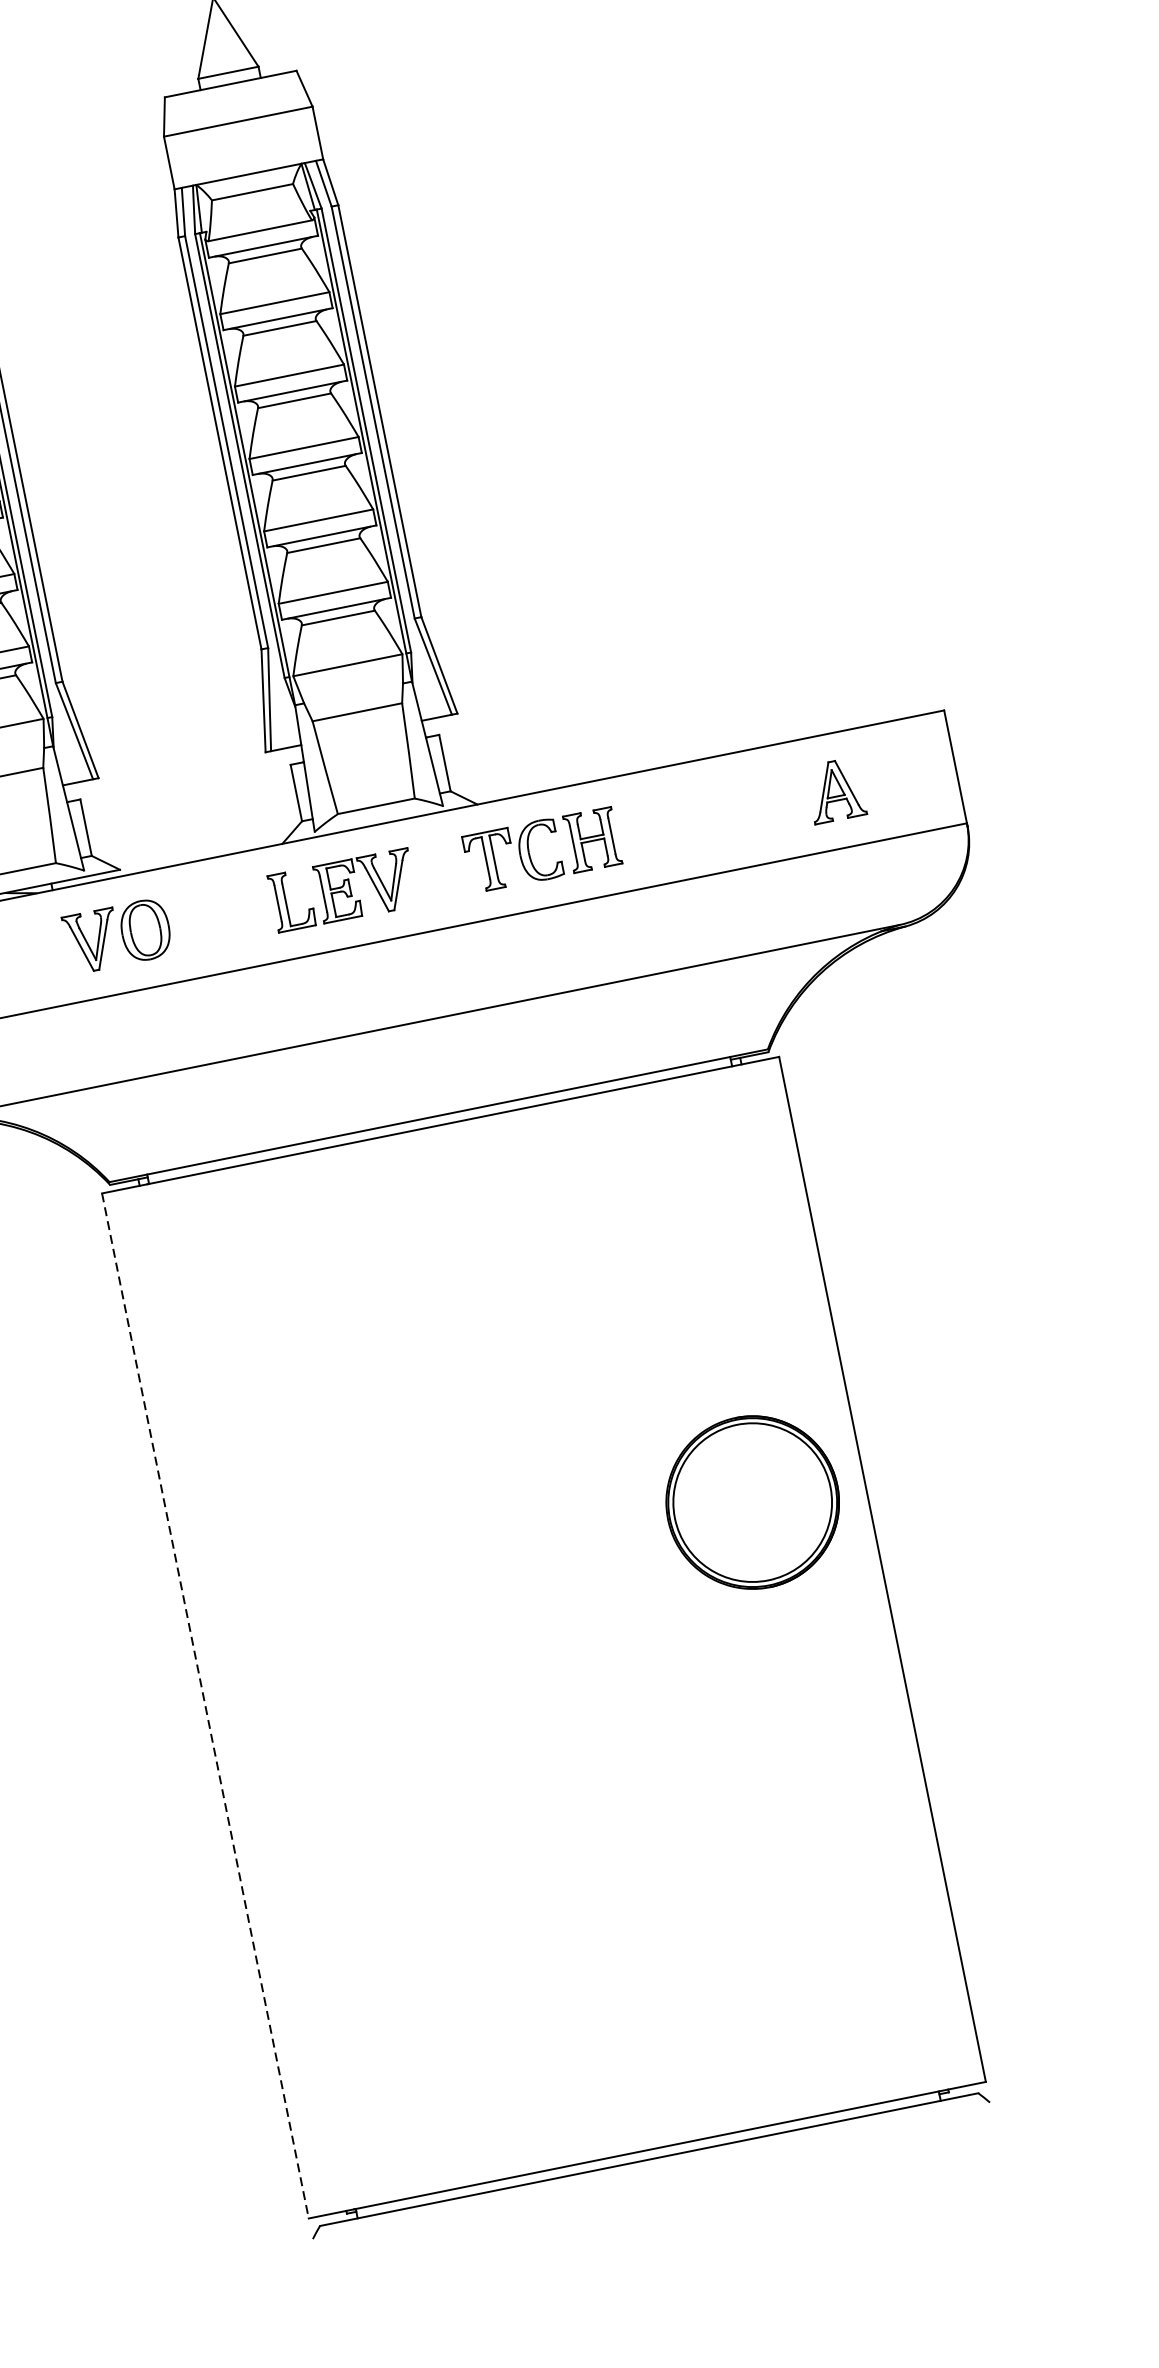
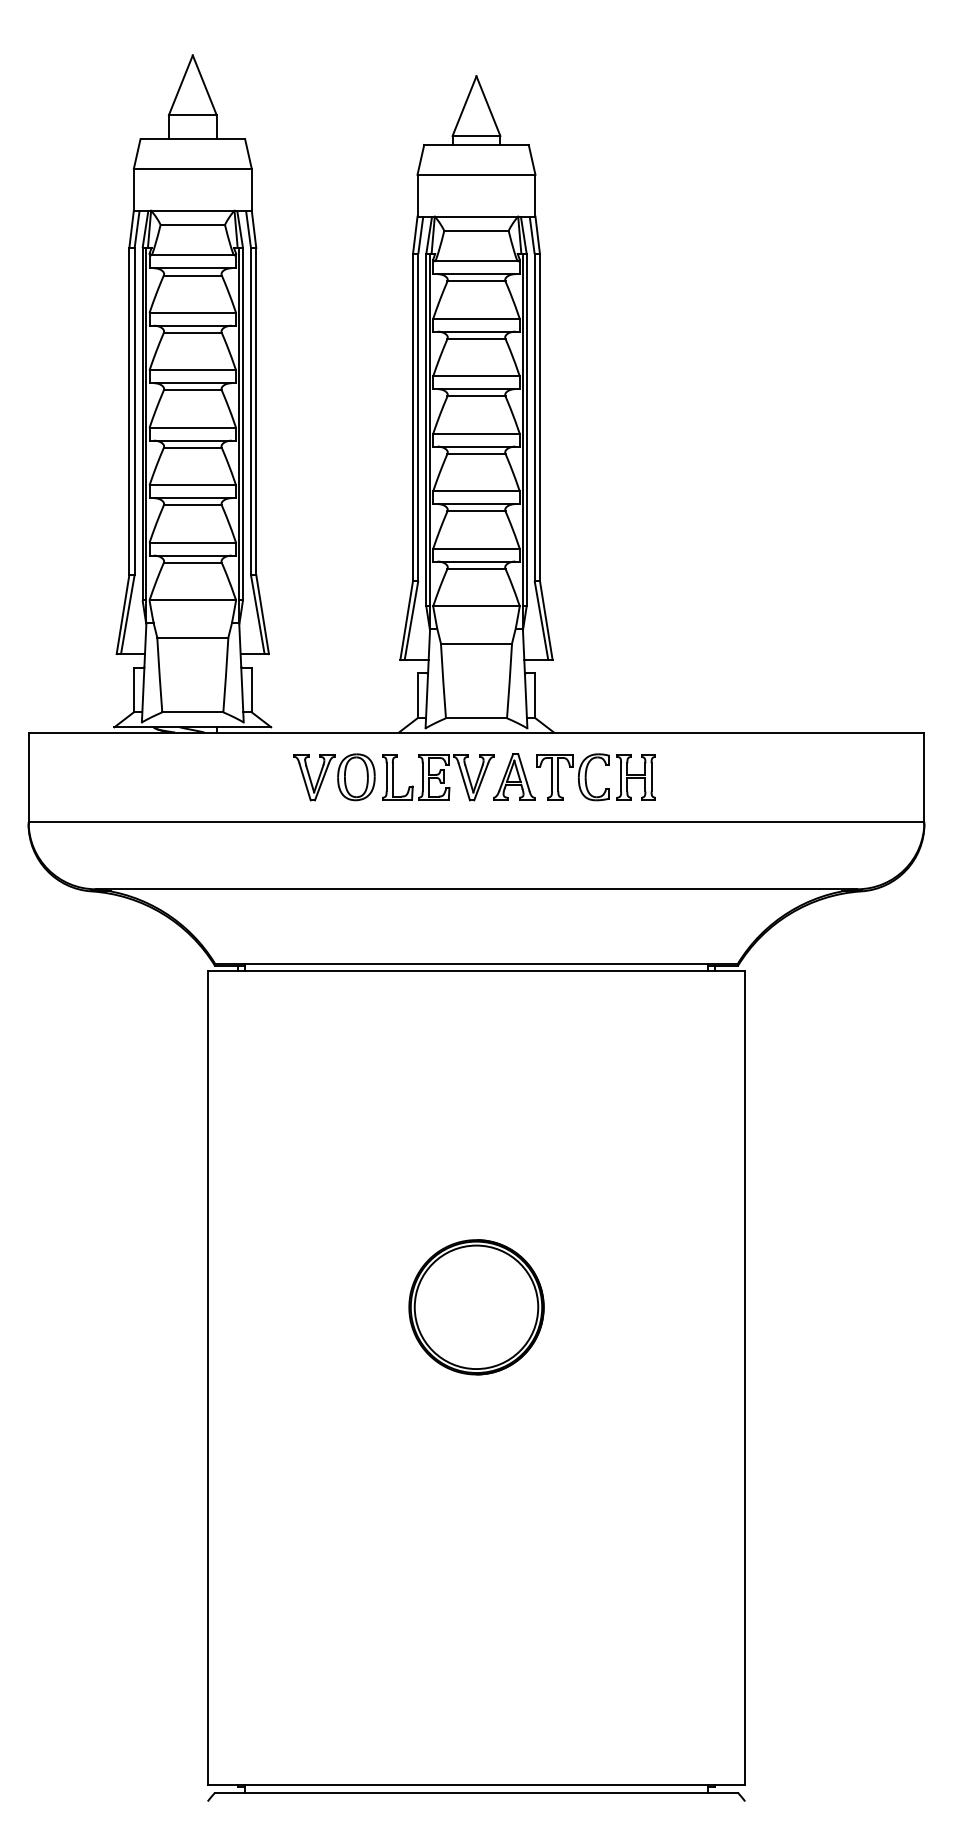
part: (835, 789) -> (514, 776), moved
part: (118, 936) -> (334, 777), moved
part: (752, 1502) -> (476, 1307), moved
line: (205, 1706) -> (207, 1378), dashed -> solid

